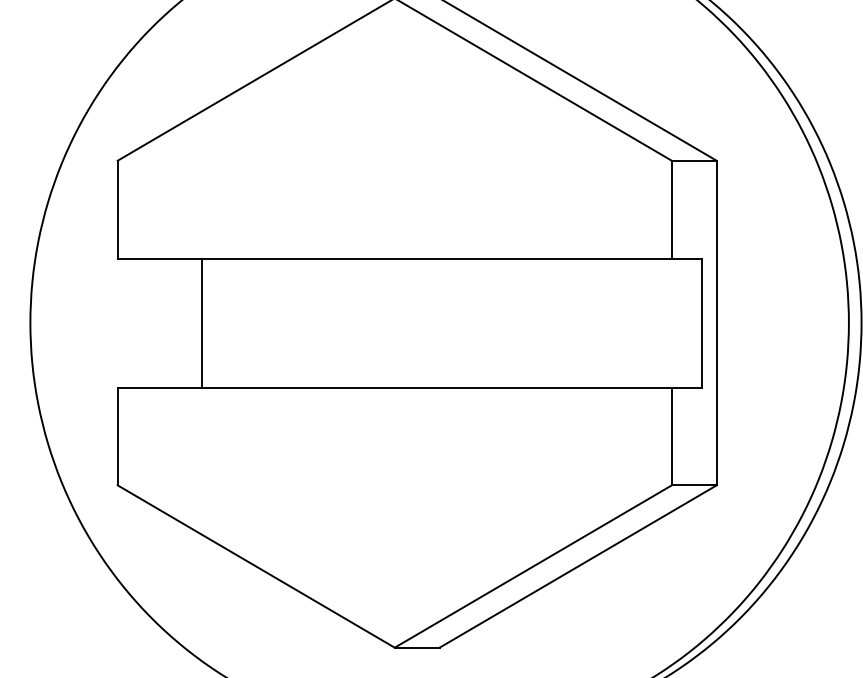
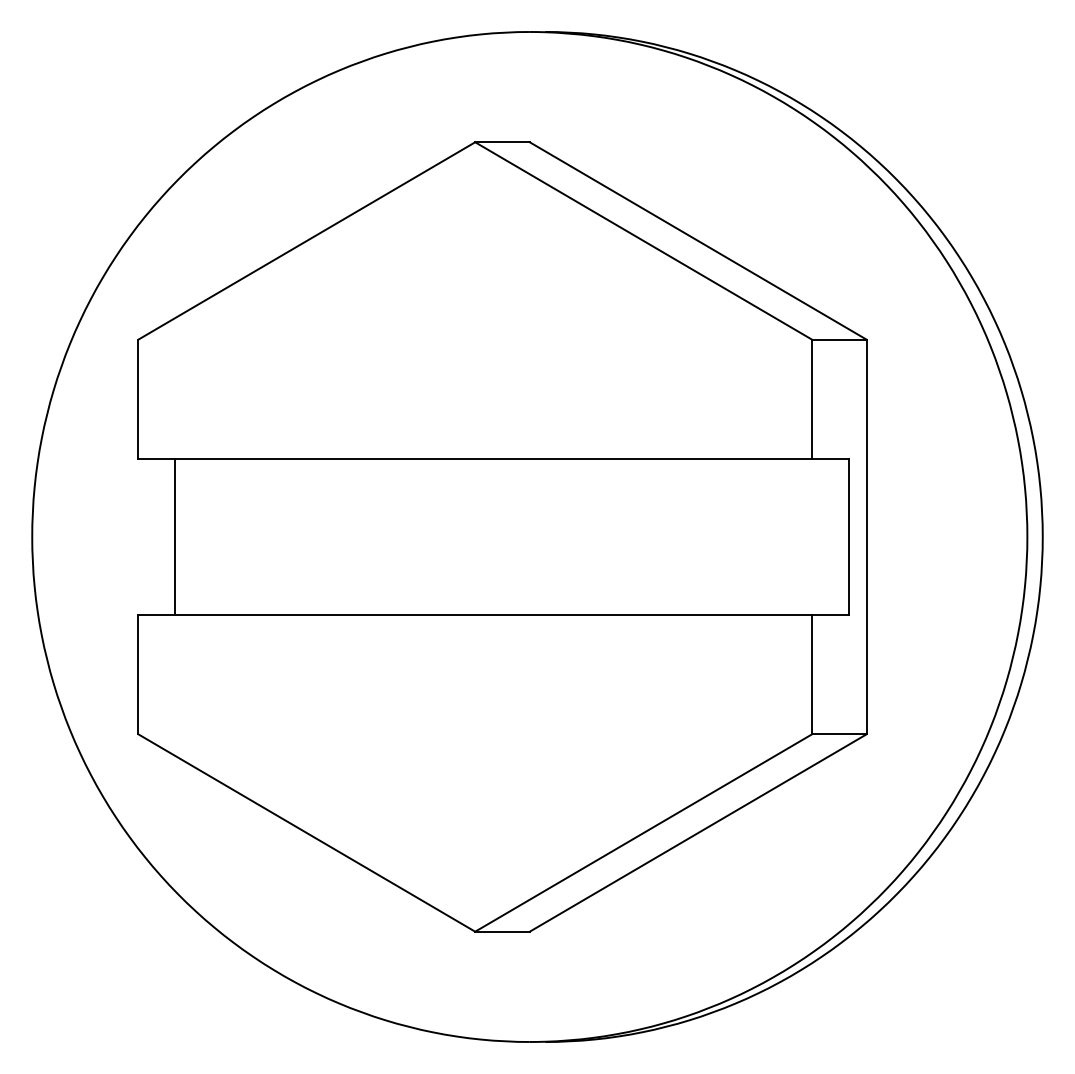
line: (202, 322) -> (175, 536), moved

